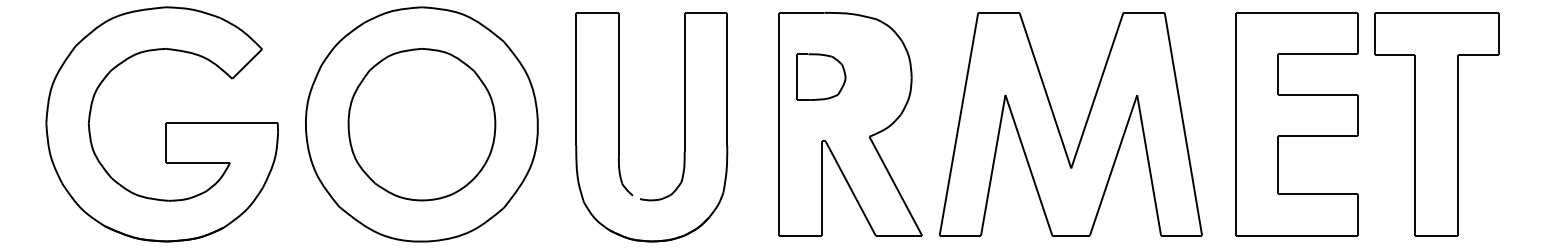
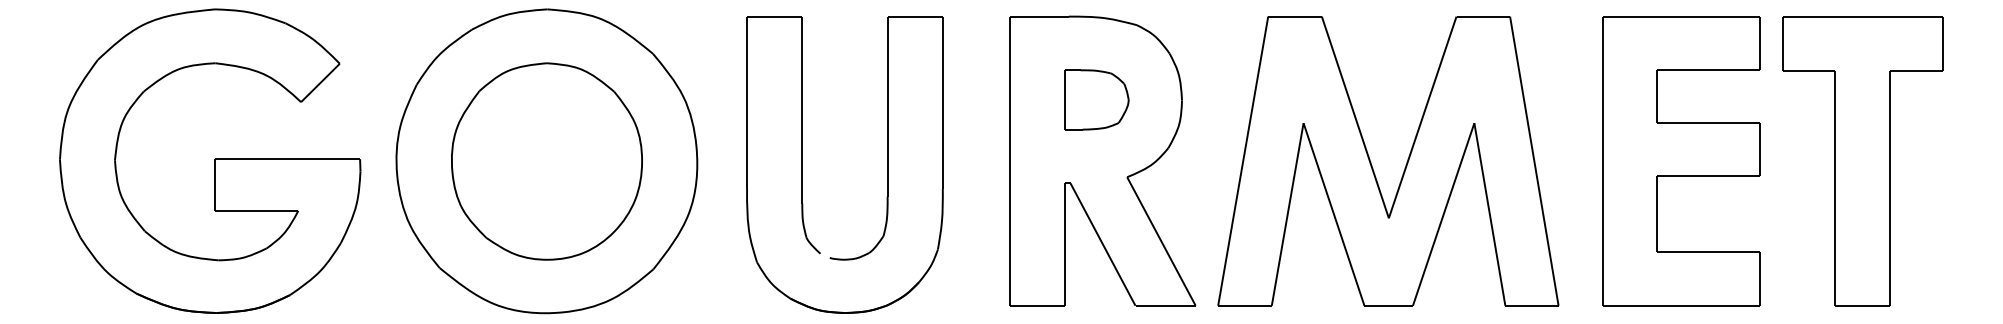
part: (821, 76) -> (1097, 99), moved

